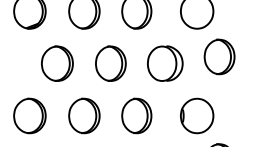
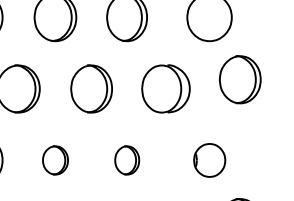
part: (84, 115) -> (55, 159), size x0.6
part: (136, 115) -> (126, 159), size x0.6
part: (197, 115) -> (210, 159), size x0.7

